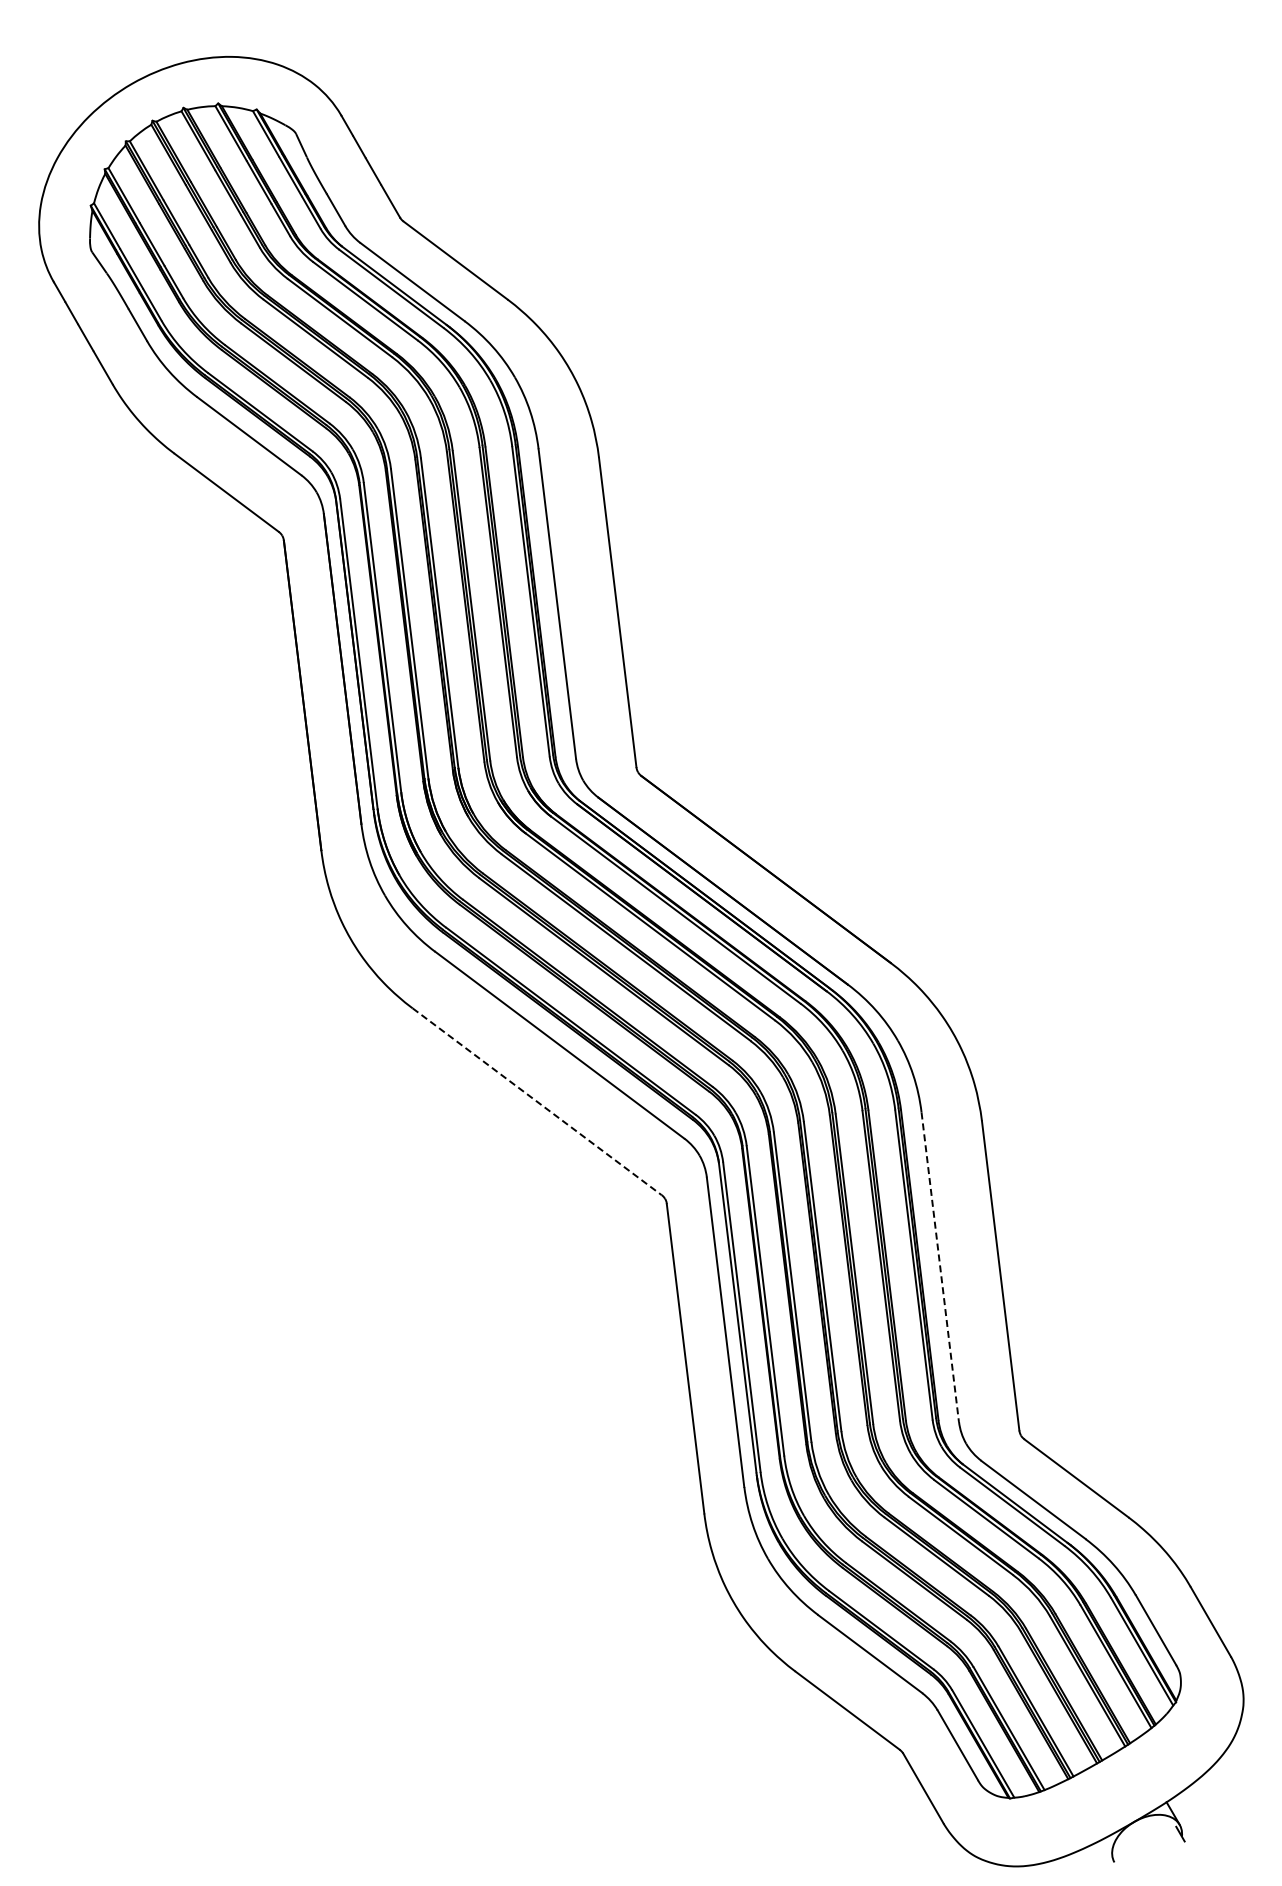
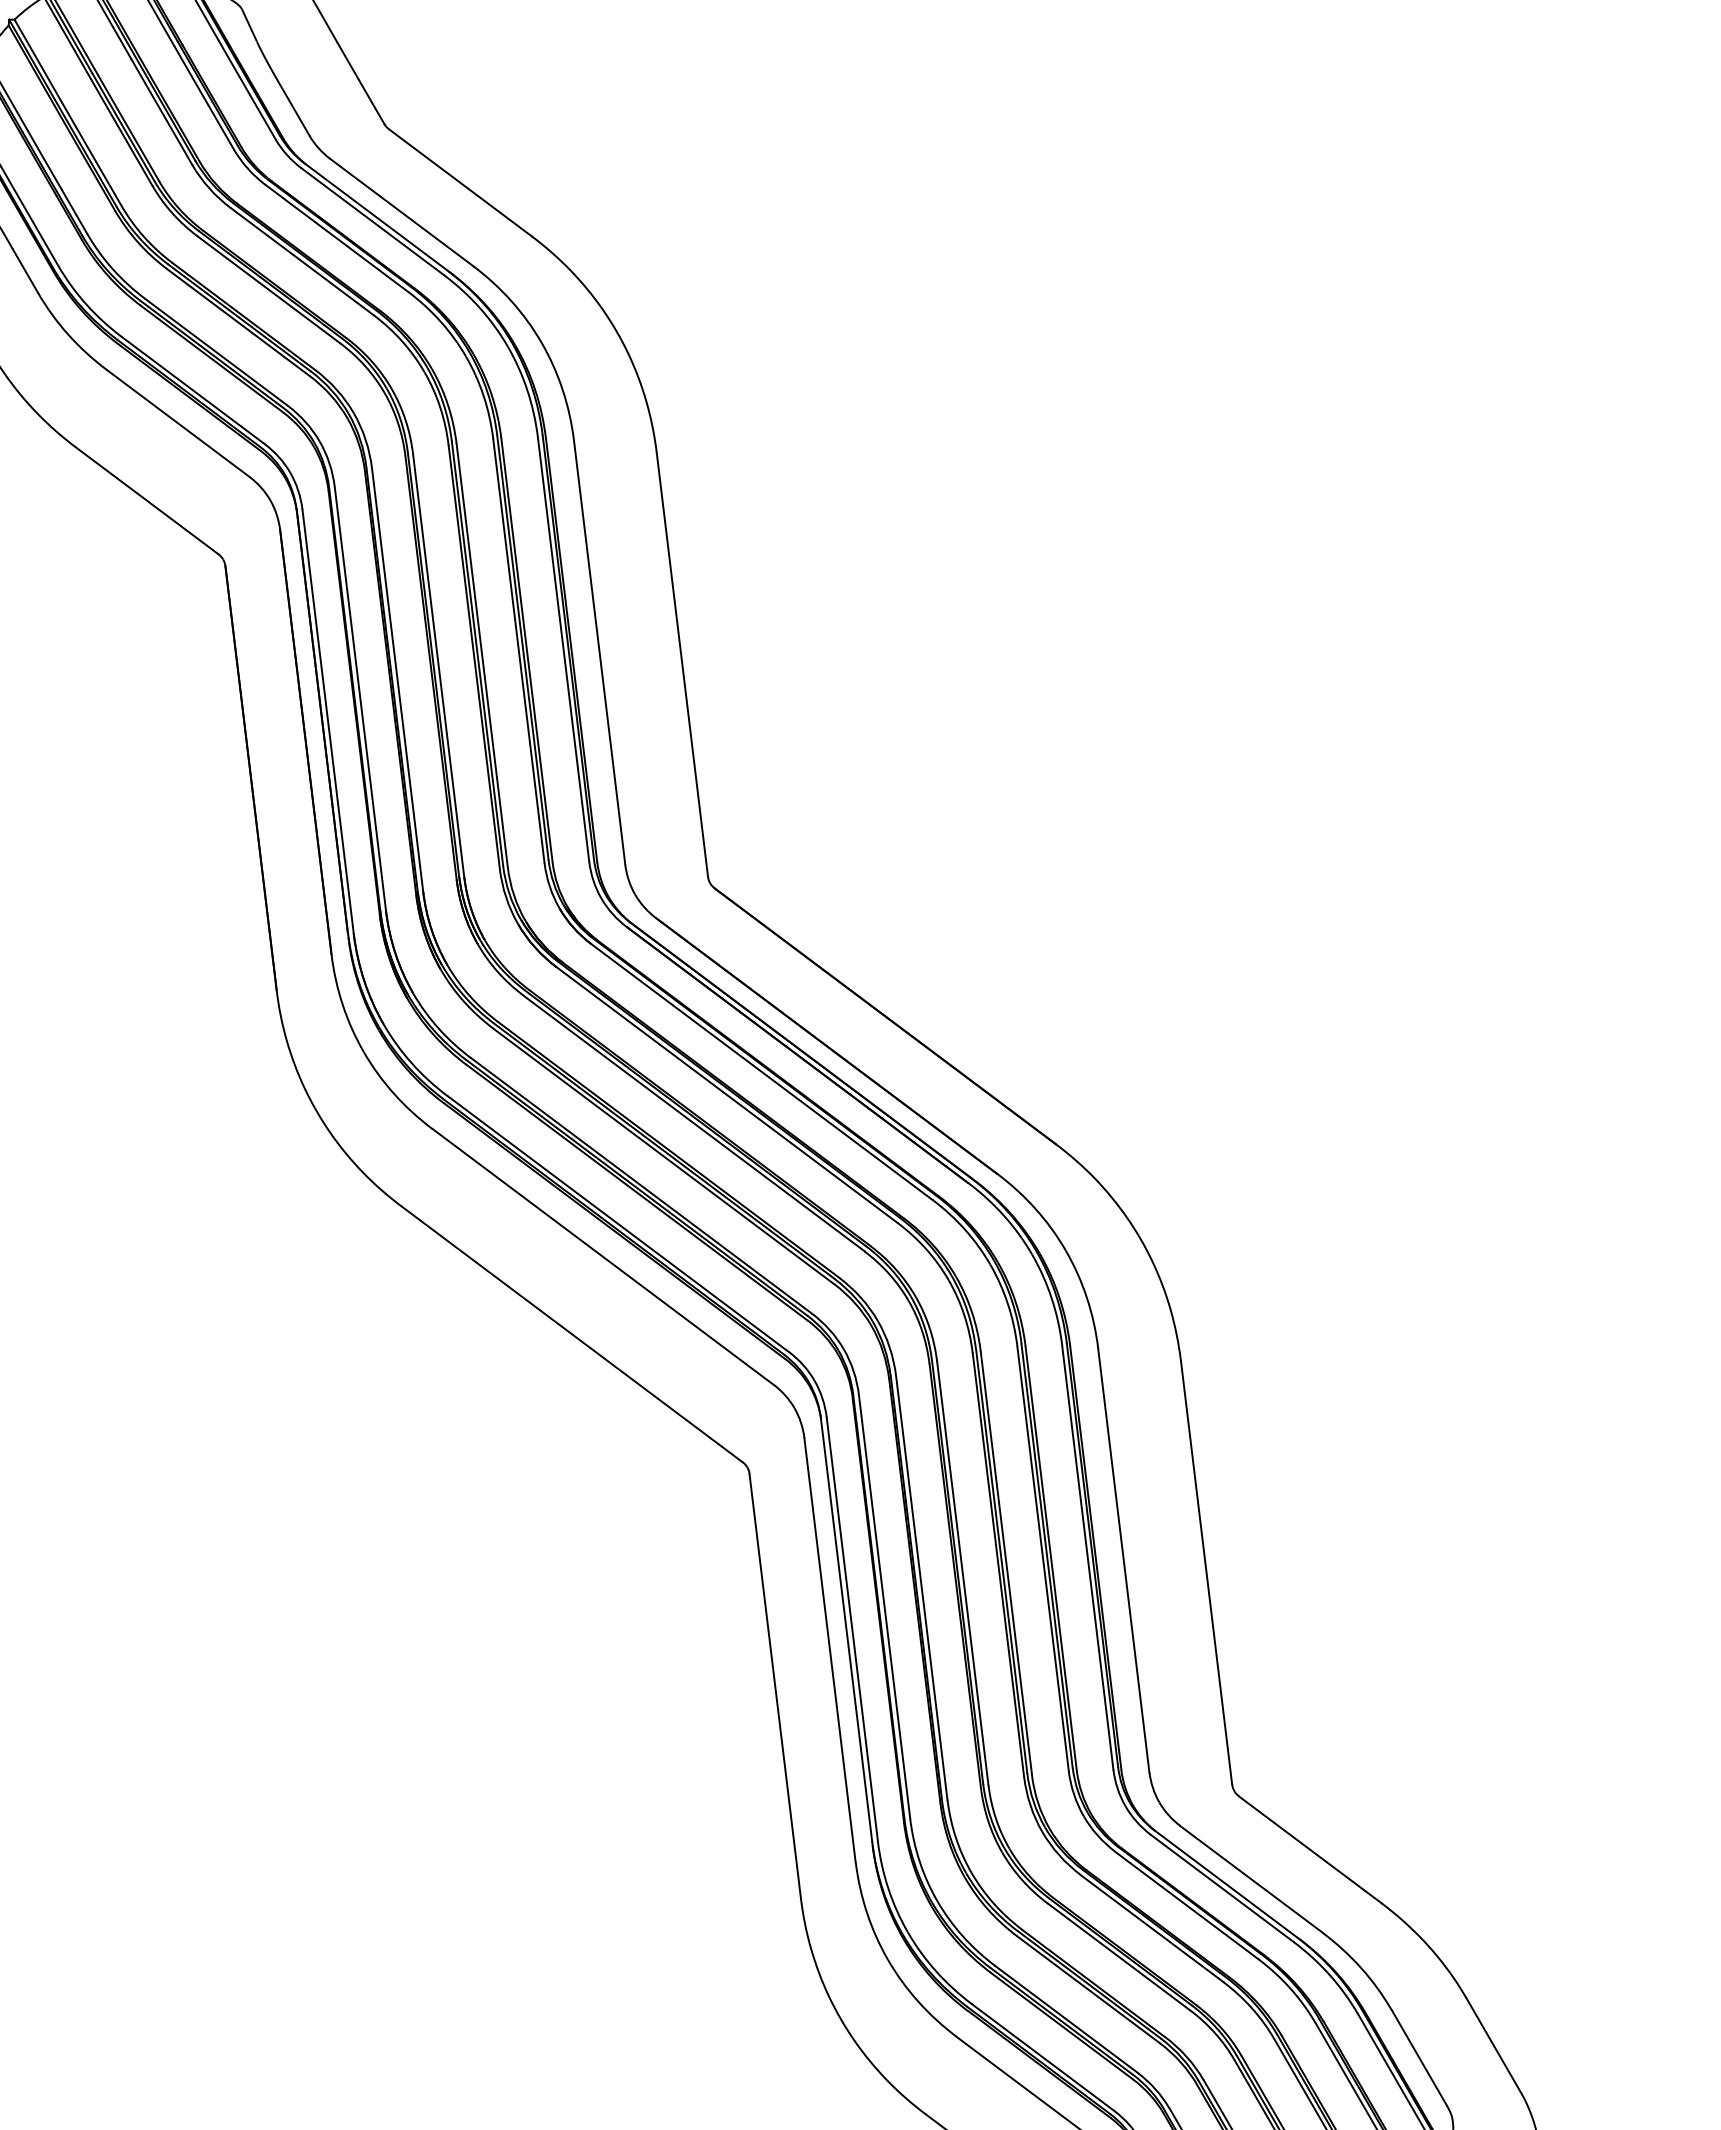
line: (537, 1101) -> (572, 1333), dashed -> solid
line: (940, 1267) -> (1124, 1561), dashed -> solid

